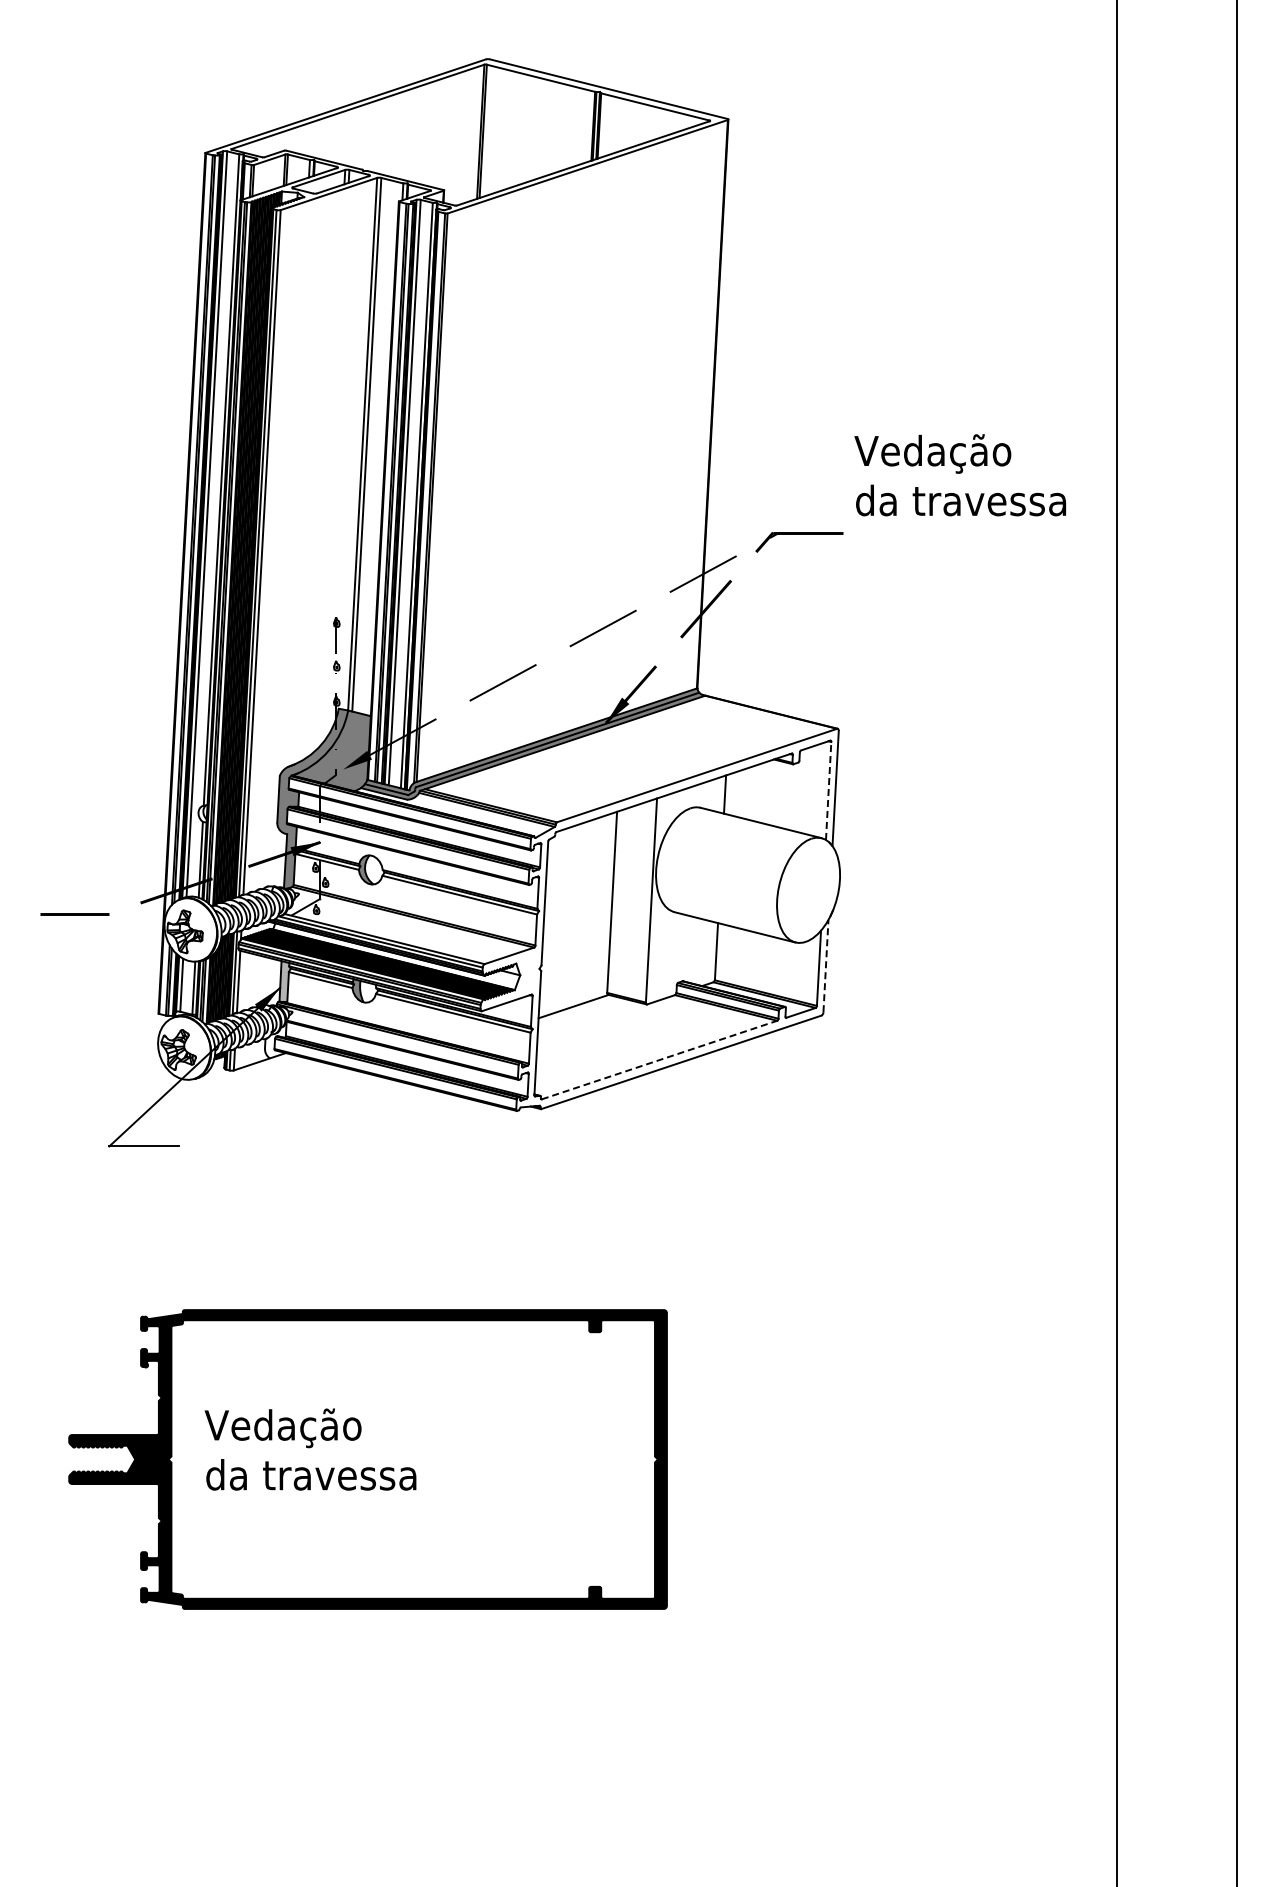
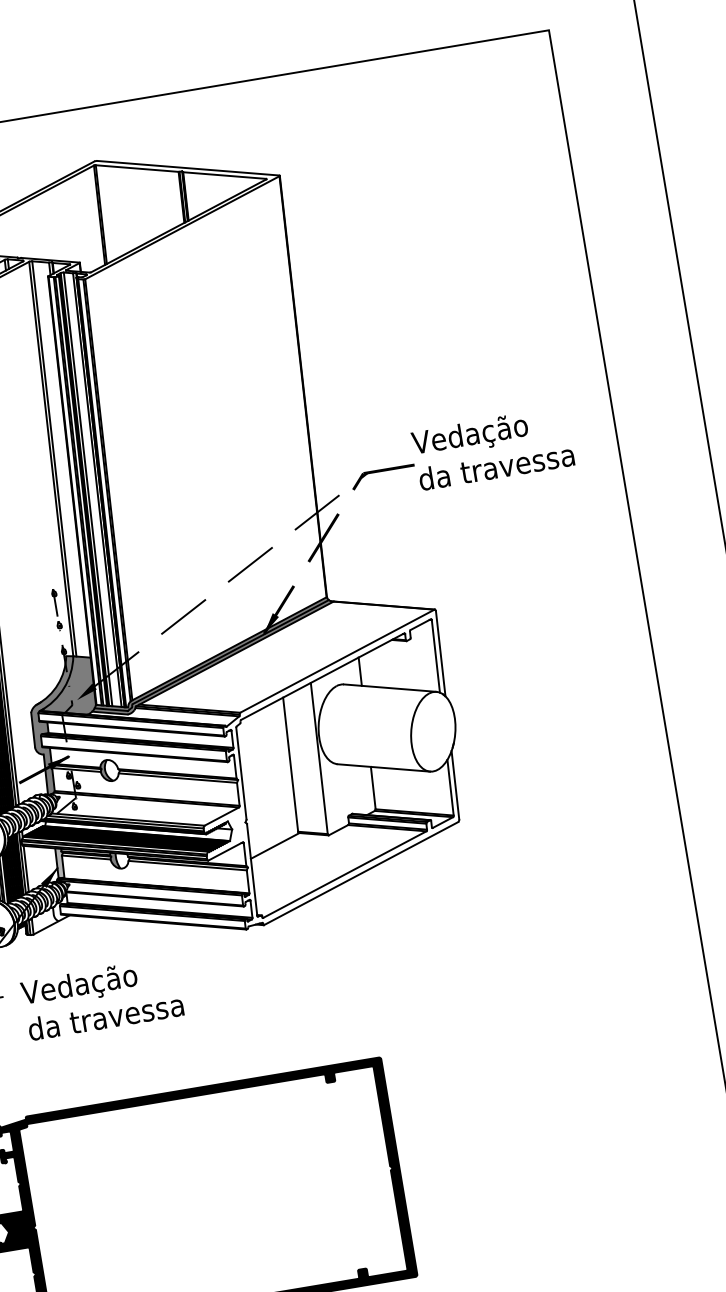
text: (959, 475) -> (492, 448), moved
line: (828, 790) -> (435, 656), dashed -> solid
line: (826, 965) -> (455, 784), dashed -> solid
line: (660, 1059) -> (345, 874), dashed -> solid
text: (310, 1449) -> (102, 998), moved

